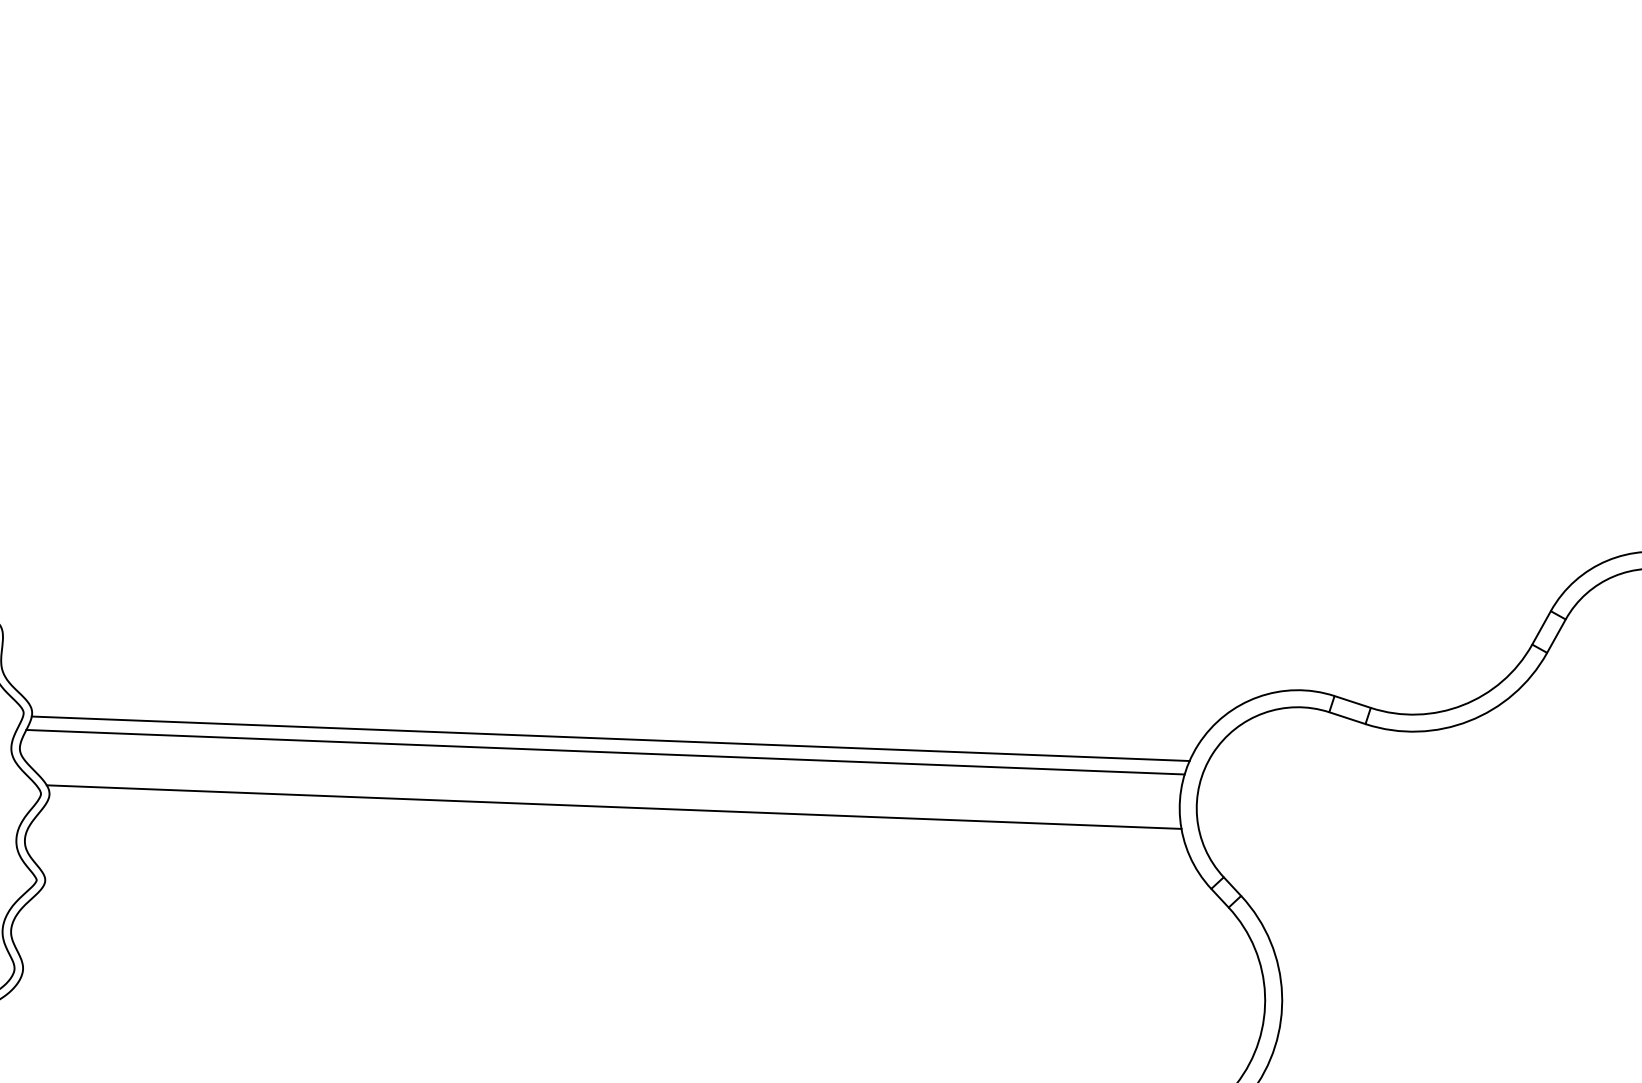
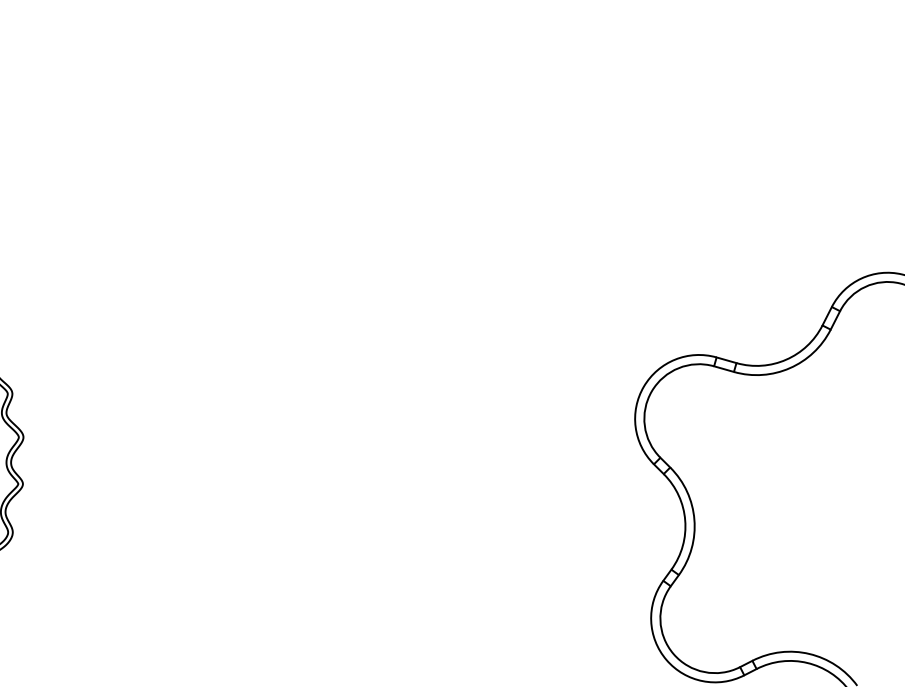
line: (609, 738) -> (325, 395), removed
line: (605, 751) -> (323, 402), removed
line: (612, 807) -> (328, 432), removed

